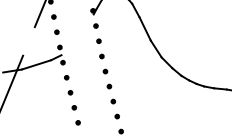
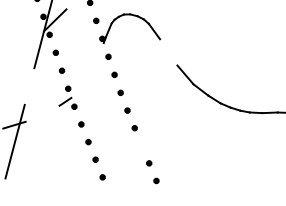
line: (144, 29) -> (168, 52), removed
line: (36, 64) -> (42, 113), removed
part: (112, 101) -> (141, 145), removed

